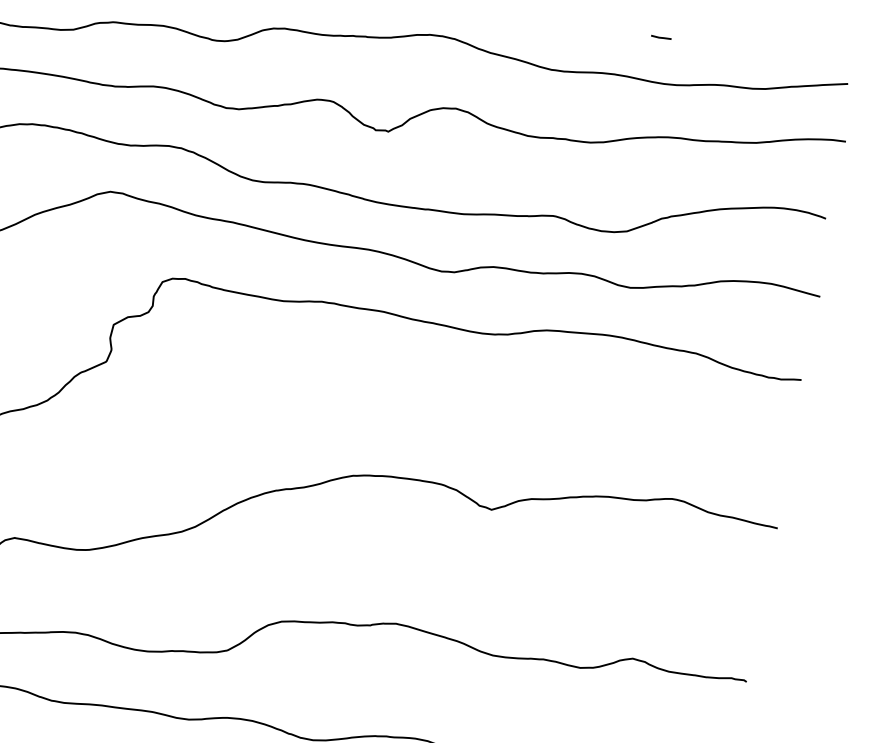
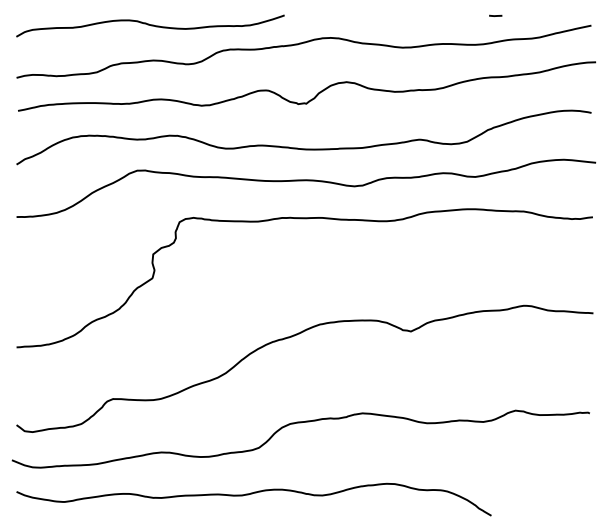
line: (661, 36) -> (495, 15), moved

